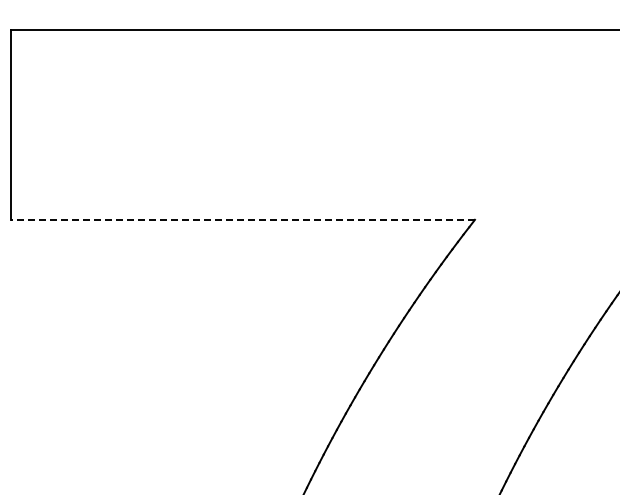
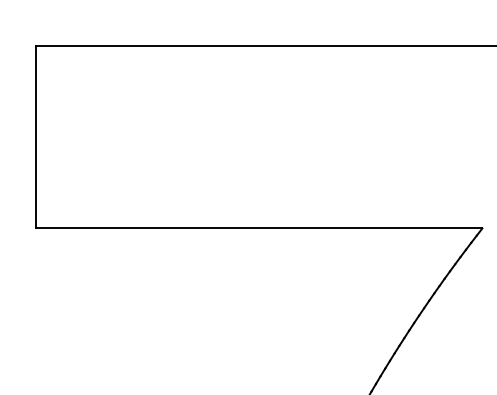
line: (243, 219) -> (259, 228), dashed -> solid

